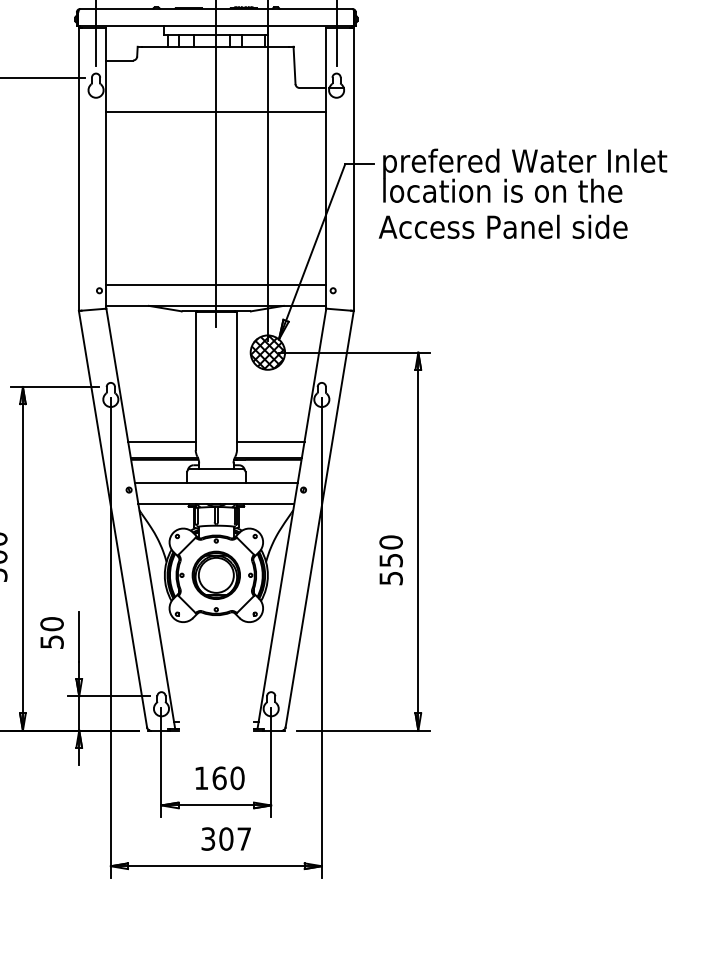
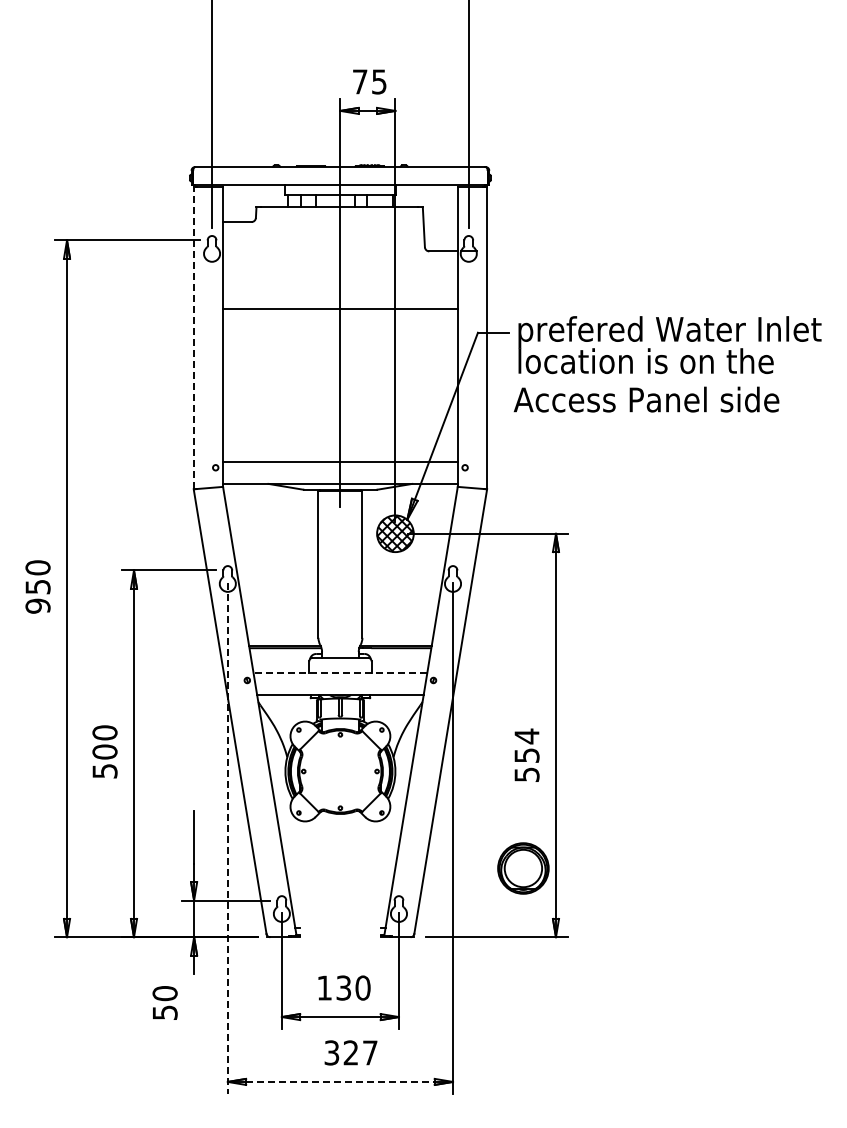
line: (216, 112) -> (340, 309), moved
line: (78, 168) -> (193, 337), solid -> dashed
line: (162, 442) -> (282, 629), removed
line: (270, 442) -> (398, 629), removed
line: (216, 483) -> (340, 673), solid -> dashed
text: (390, 542) -> (526, 736), 550 -> 554
part: (216, 575) -> (523, 868), moved
text: (51, 632) -> (164, 1002), moved
line: (110, 638) -> (227, 838), solid -> dashed
text: (219, 777) -> (343, 987), 160 -> 130
text: (225, 838) -> (350, 1052), 307 -> 327
line: (216, 865) -> (340, 1081), solid -> dashed

